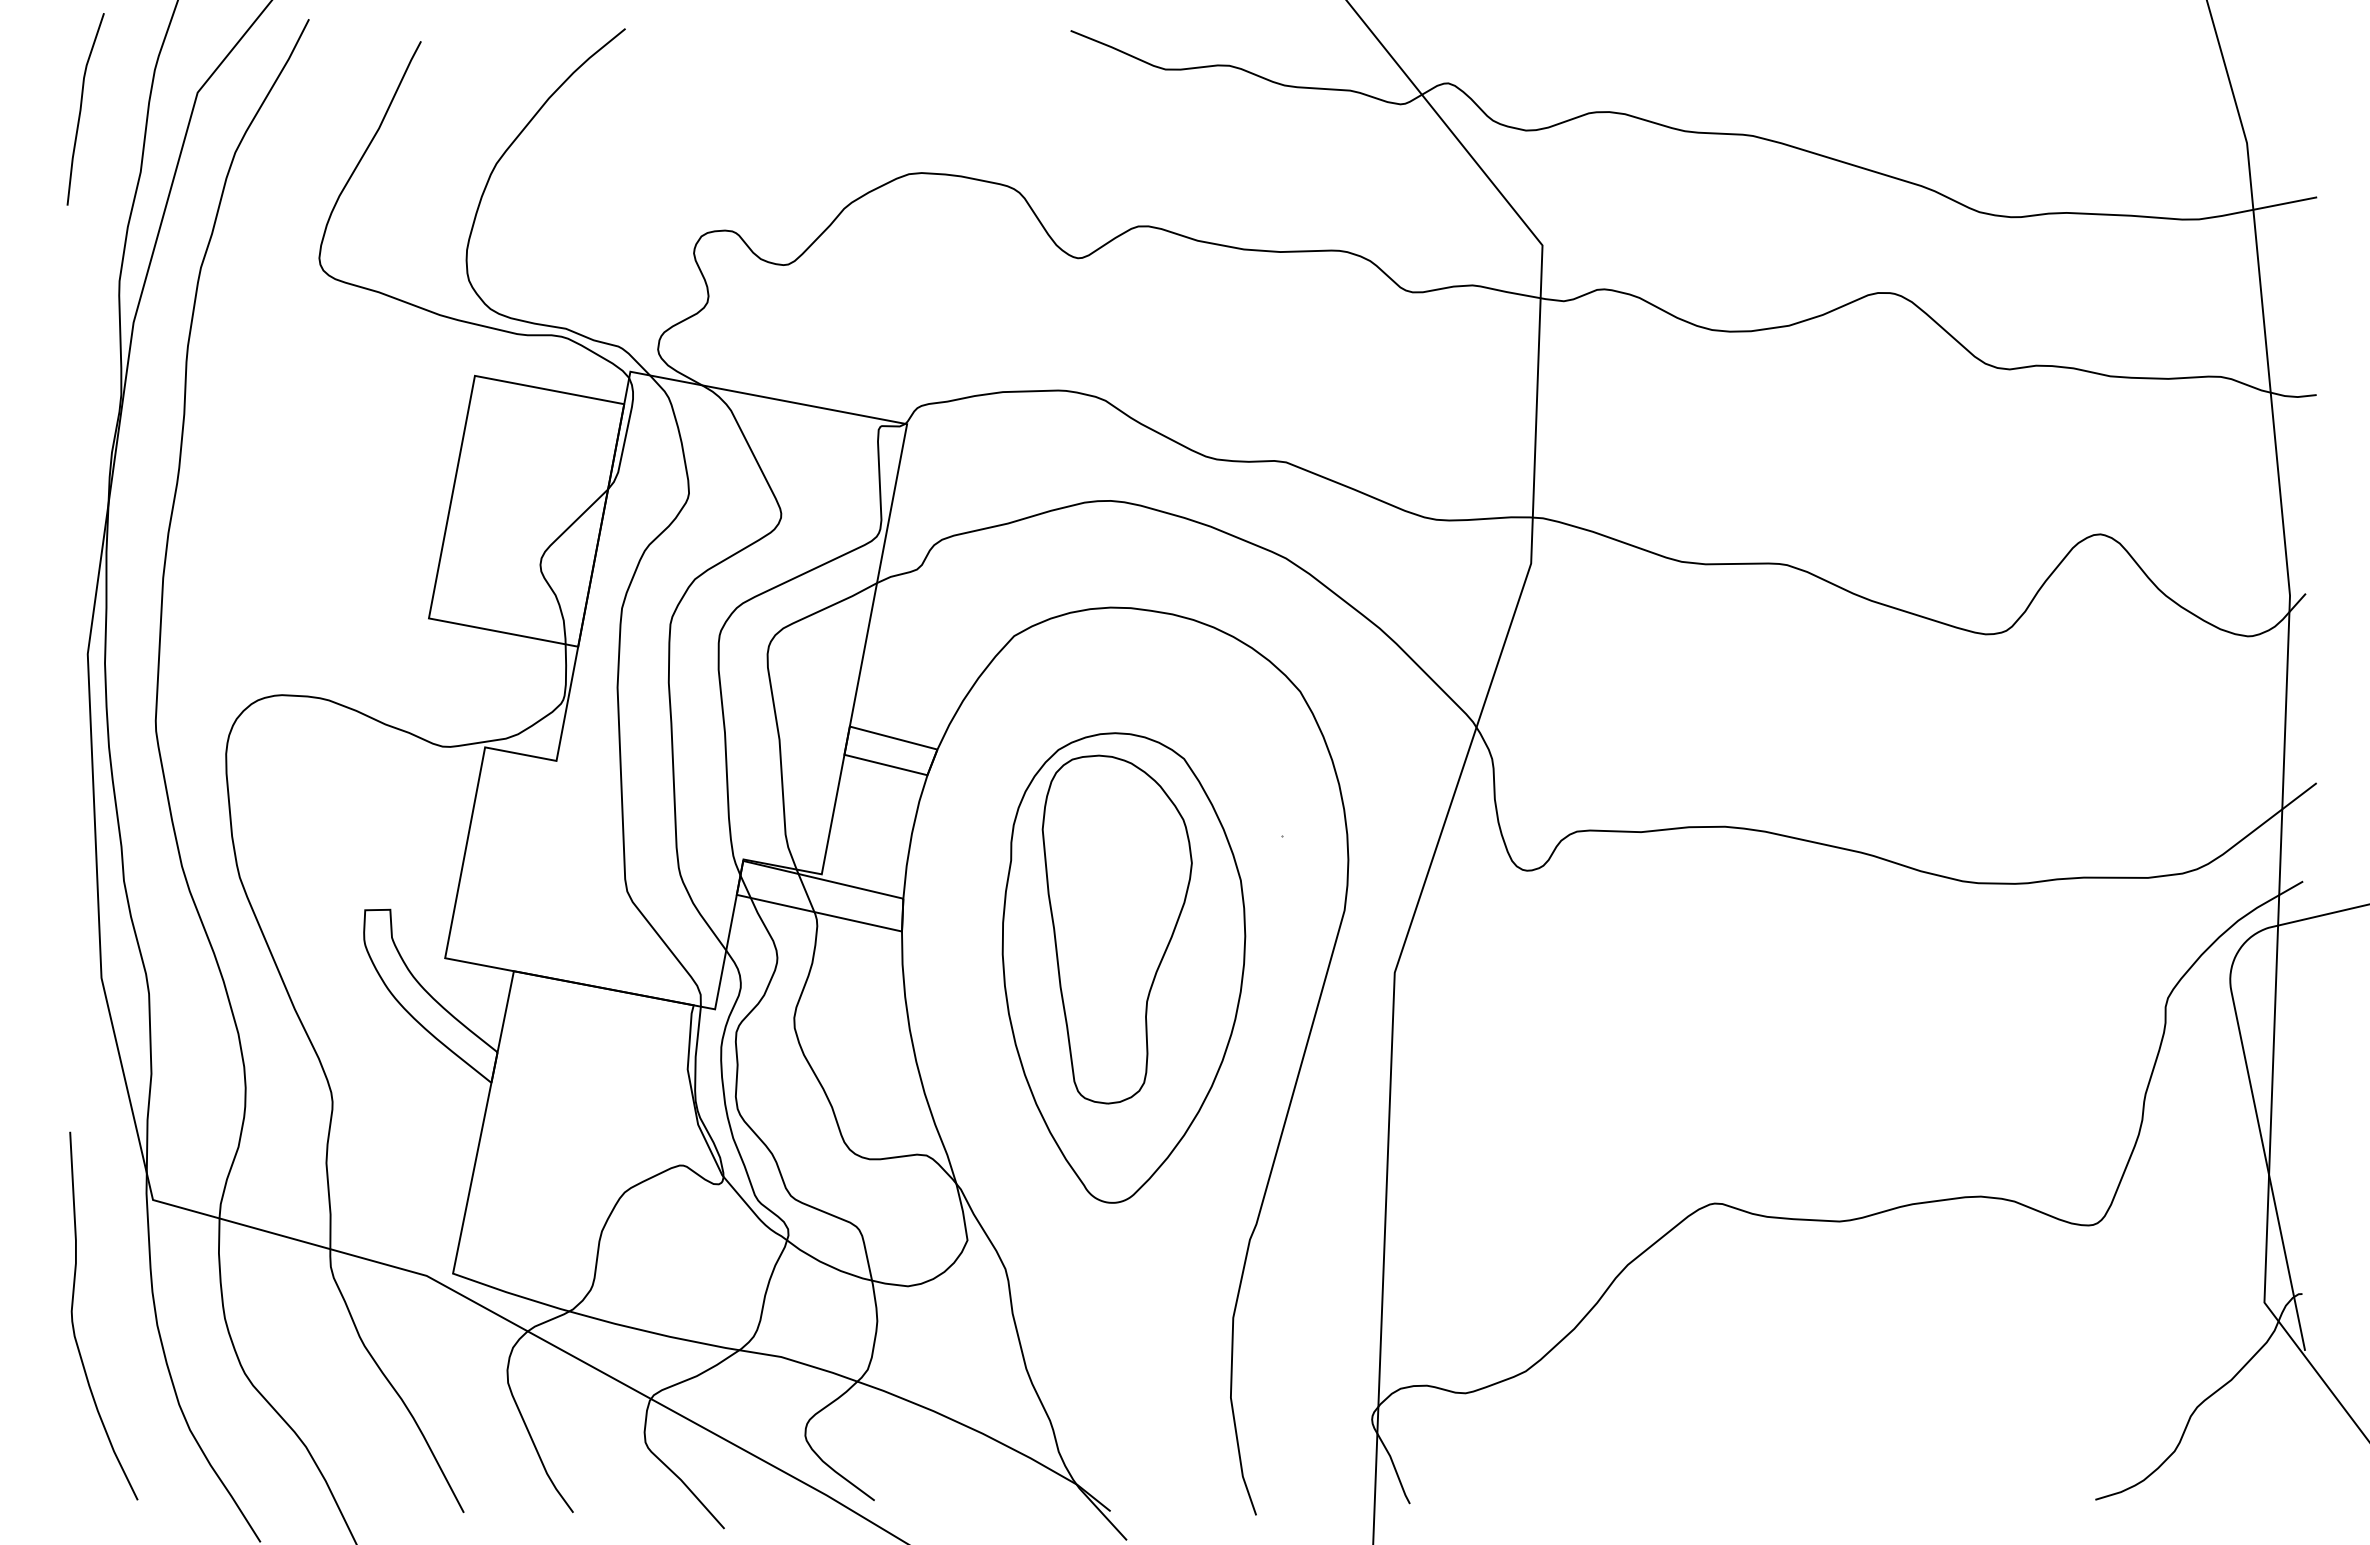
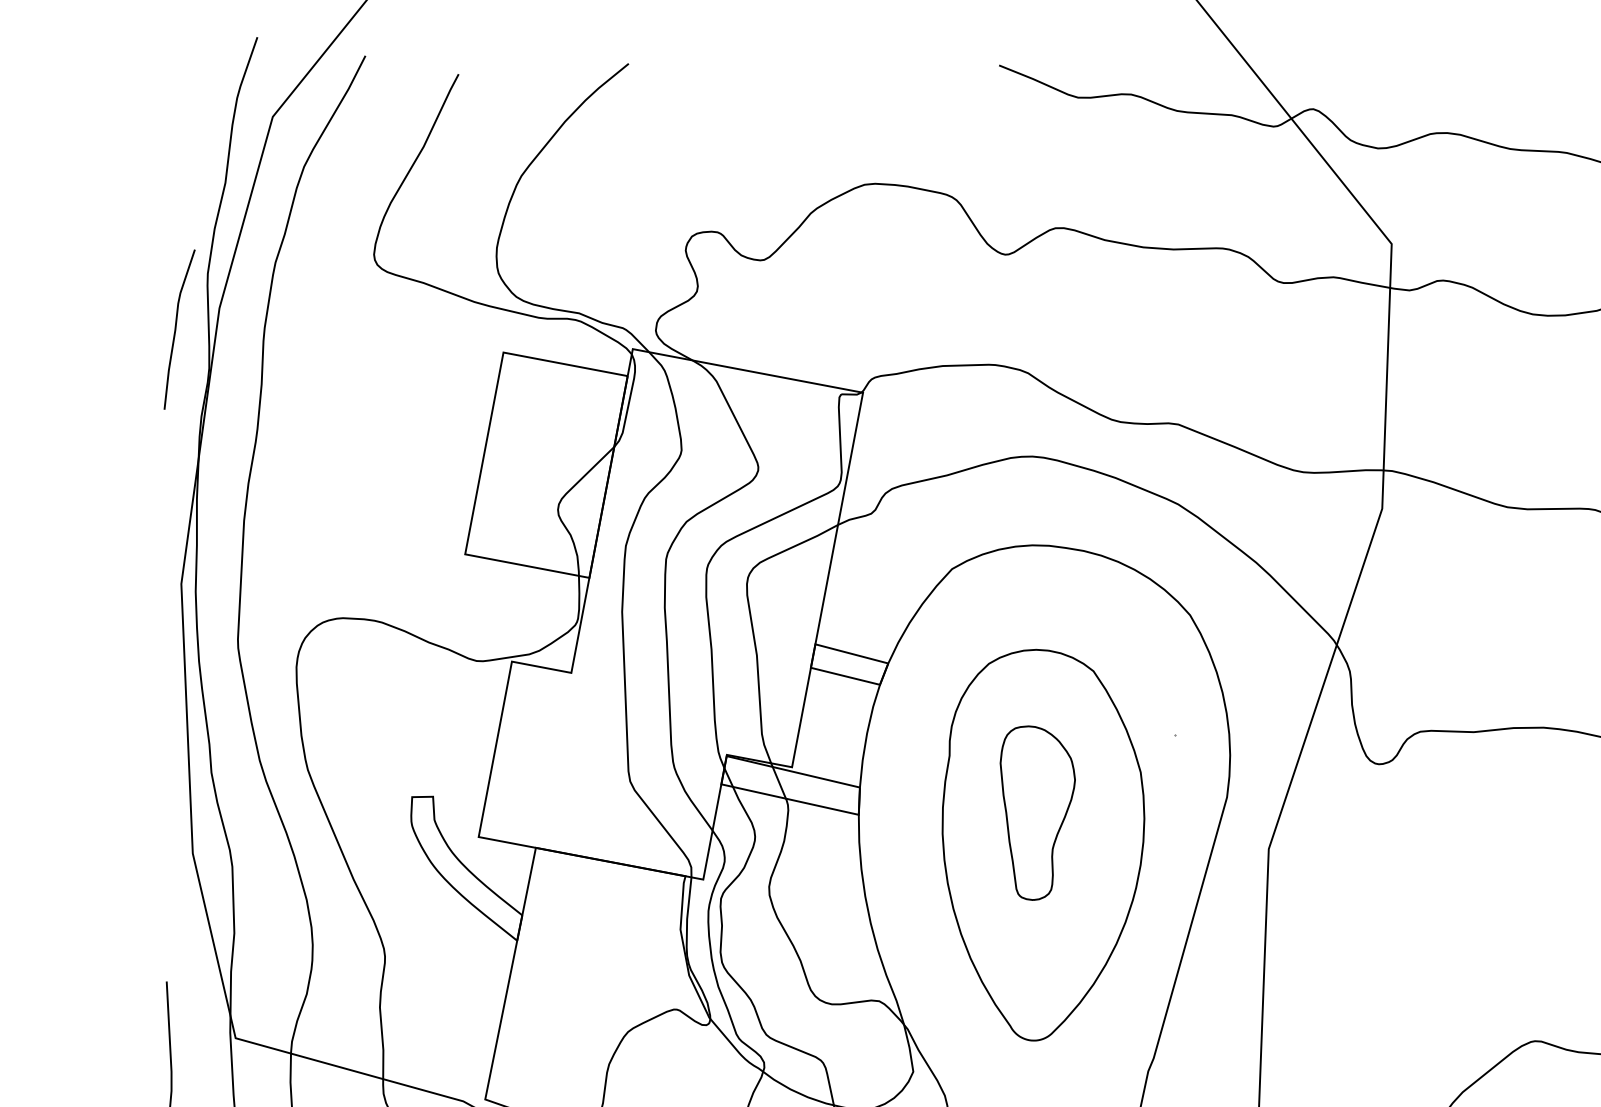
curve: (81, 109) -> (176, 329), moved
part: (1116, 929) -> (1037, 813), size x0.6

